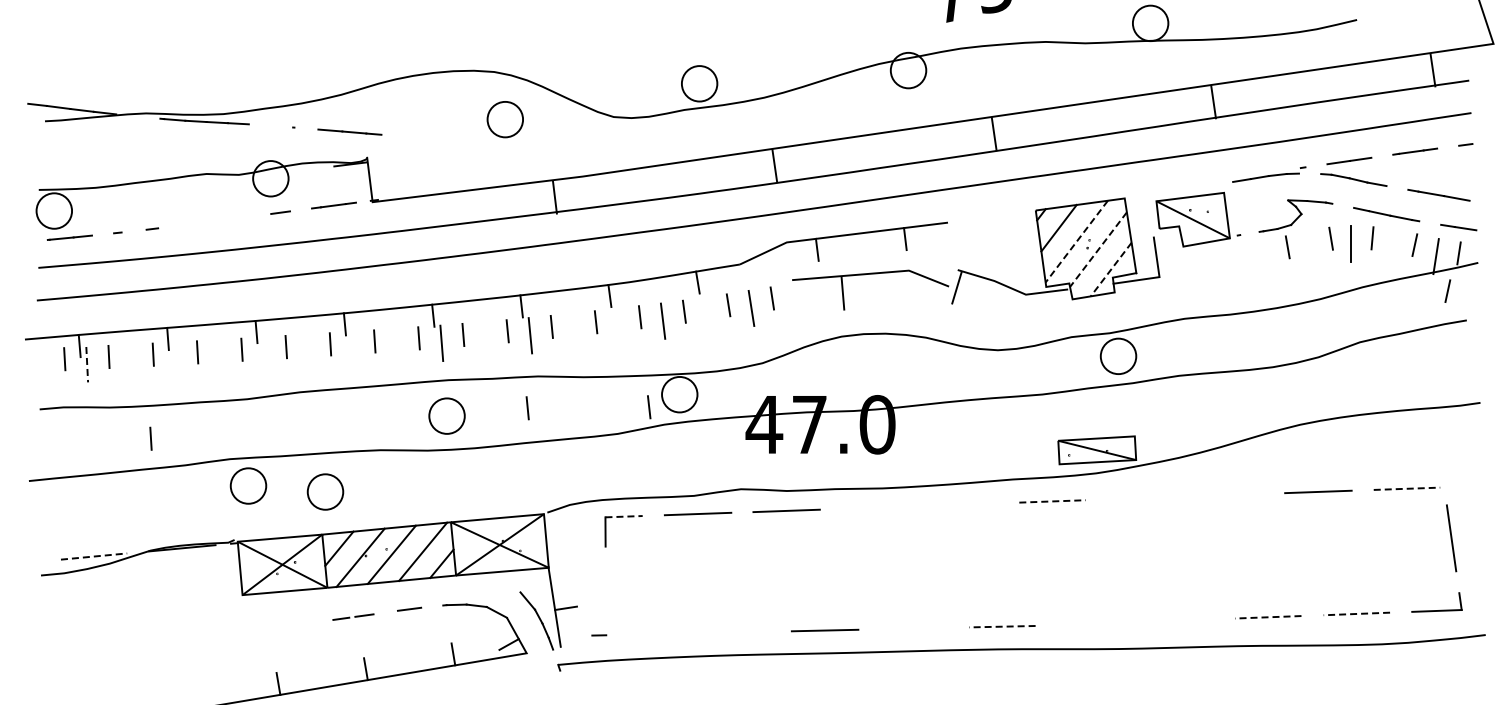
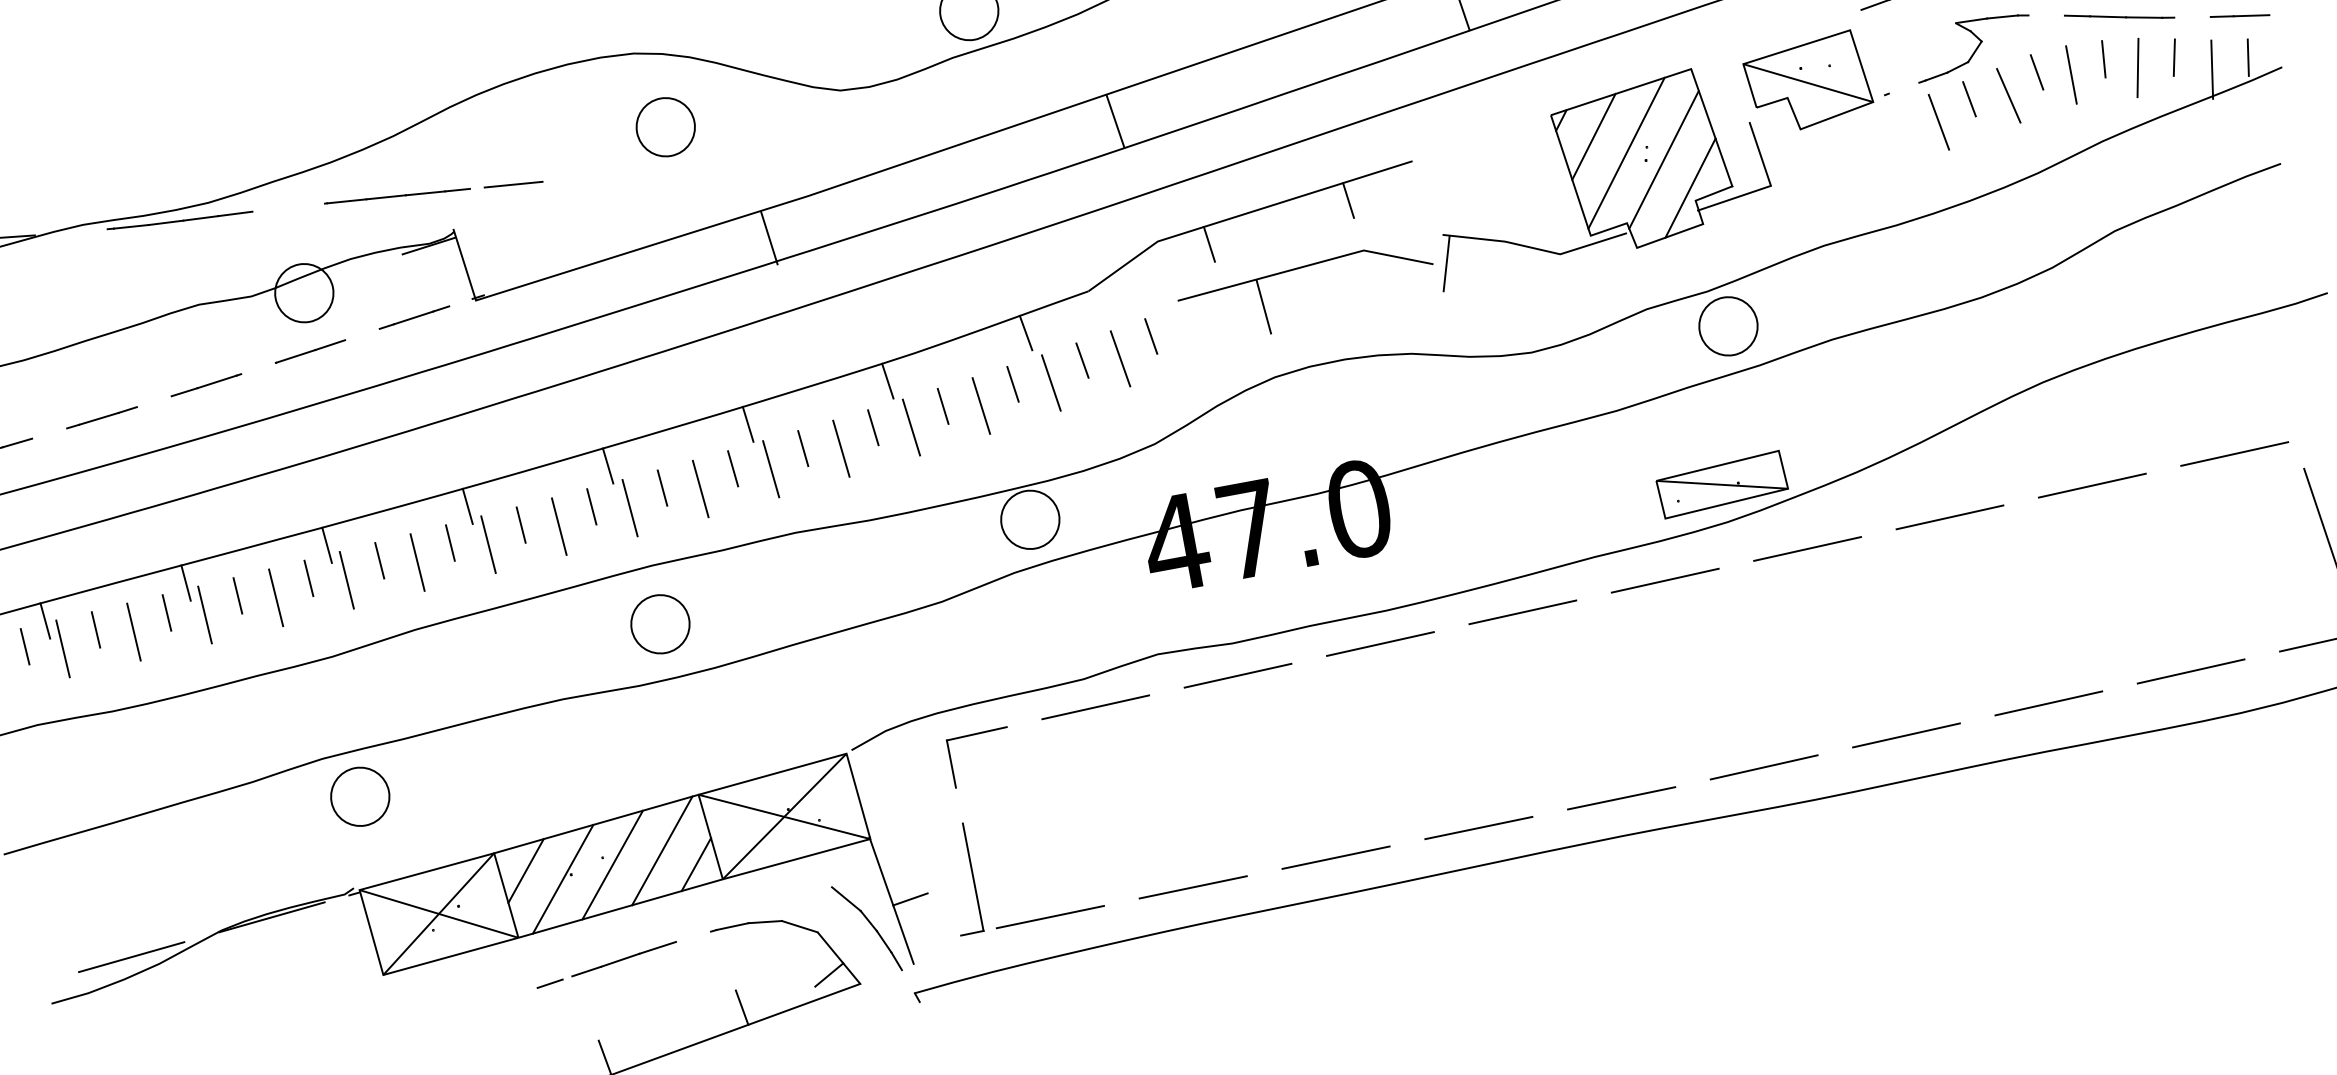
line: (306, 128) -> (346, 201), added
line: (407, 136) -> (512, 183), added
line: (258, 215) -> (295, 356), added
line: (202, 222) -> (206, 384), added
line: (133, 230) -> (97, 418), added
line: (1076, 242) -> (1626, 154), dashed -> solid
line: (1391, 246) -> (2136, 66), added
line: (1098, 249) -> (1664, 159), dashed -> solid
line: (1311, 249) -> (2008, 95), added
line: (1266, 257) -> (1938, 122), added
line: (1111, 269) -> (1691, 187), dashed -> solid
line: (1447, 290) -> (2240, 121), removed
line: (706, 314) -> (1049, 382), added
line: (618, 325) -> (910, 426), added
line: (574, 330) -> (840, 447), added
line: (485, 339) -> (699, 488), added
line: (397, 346) -> (559, 526), added
line: (352, 349) -> (487, 544), added
line: (308, 352) -> (417, 562), added
line: (264, 354) -> (346, 579), added
line: (220, 357) -> (276, 597), added
line: (175, 359) -> (204, 614), added
line: (131, 362) -> (134, 632), added
line: (87, 364) -> (63, 648), dashed -> solid
line: (649, 407) -> (985, 549), removed
line: (527, 408) -> (788, 587), removed
line: (150, 438) -> (187, 749), removed
line: (1407, 488) -> (2235, 453), dashed -> solid
part: (325, 491) -> (486, 782), removed
line: (1229, 494) -> (1949, 516), added
line: (1140, 498) -> (1806, 549), added
line: (1053, 501) -> (1666, 580), dashed -> solid
line: (963, 504) -> (1522, 612), added
line: (875, 507) -> (1380, 643), added
line: (624, 516) -> (977, 733), dashed -> solid
line: (94, 556) -> (132, 956), dashed -> solid
line: (605, 601) -> (972, 876), added
line: (385, 612) -> (619, 960), added
line: (1356, 613) -> (2190, 670), dashed -> solid
line: (1267, 617) -> (2047, 703), dashed -> solid
line: (1179, 620) -> (1906, 735), added
line: (1090, 623) -> (1763, 766), added
line: (1001, 626) -> (1620, 798), dashed -> solid
line: (913, 628) -> (1478, 827), added
line: (736, 632) -> (1193, 887), added
line: (647, 634) -> (1050, 917), added

